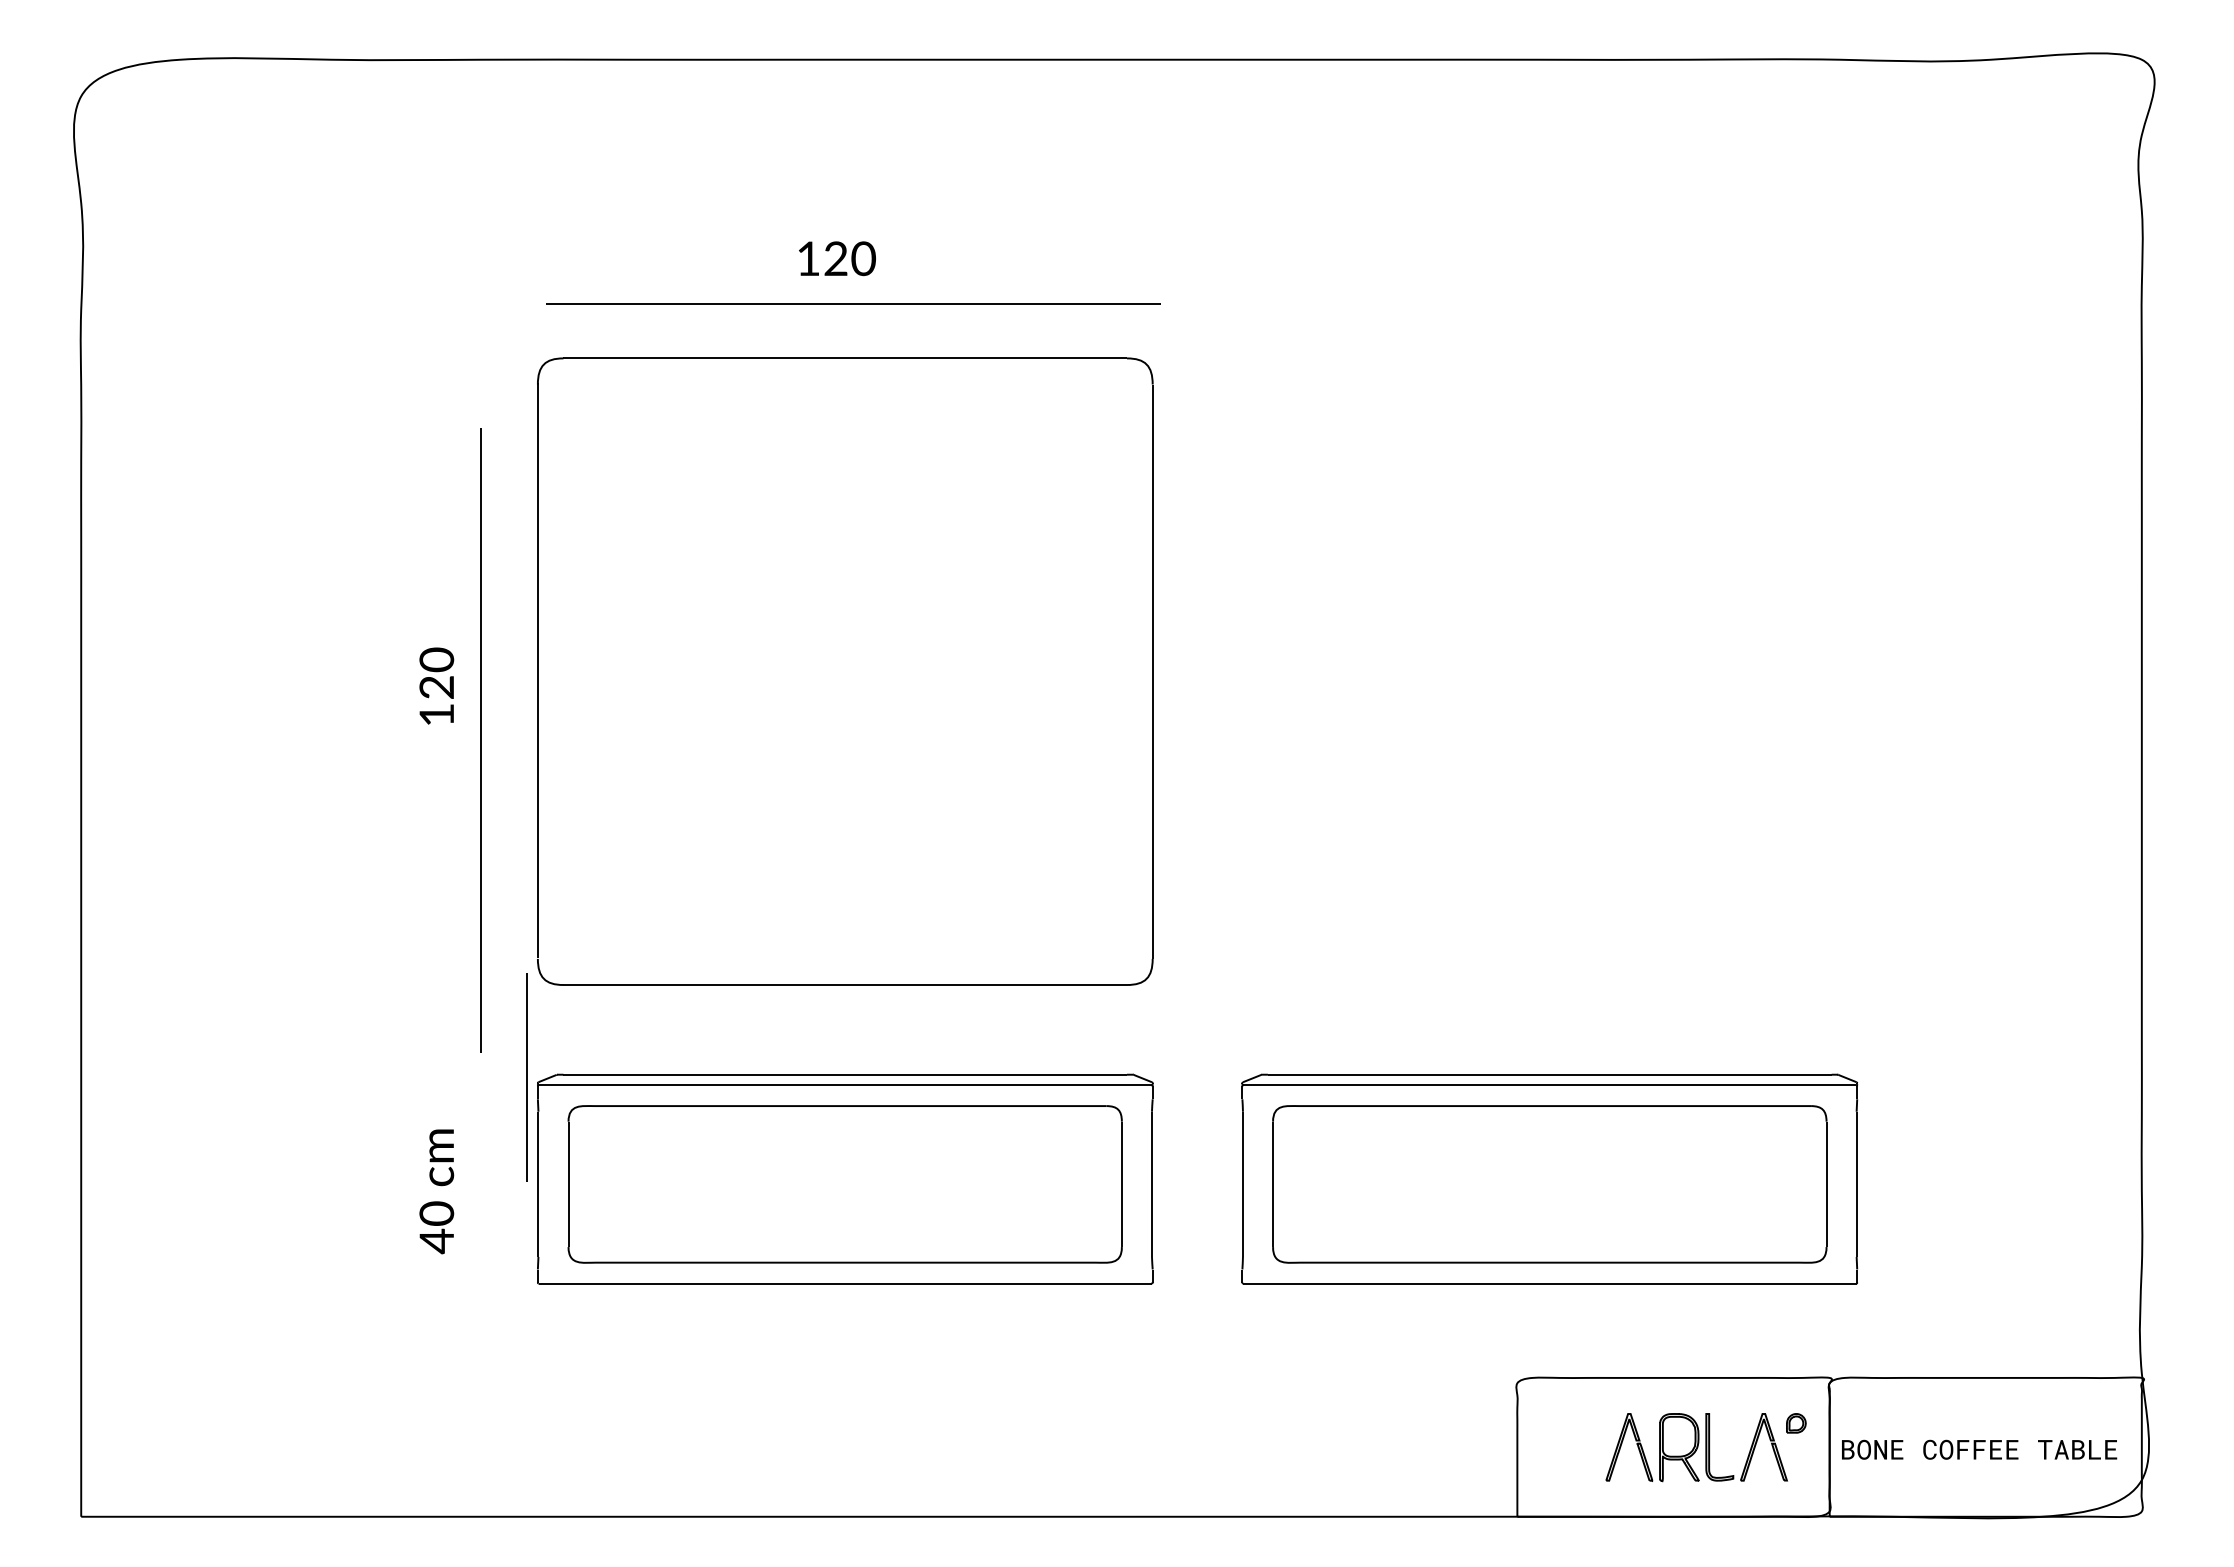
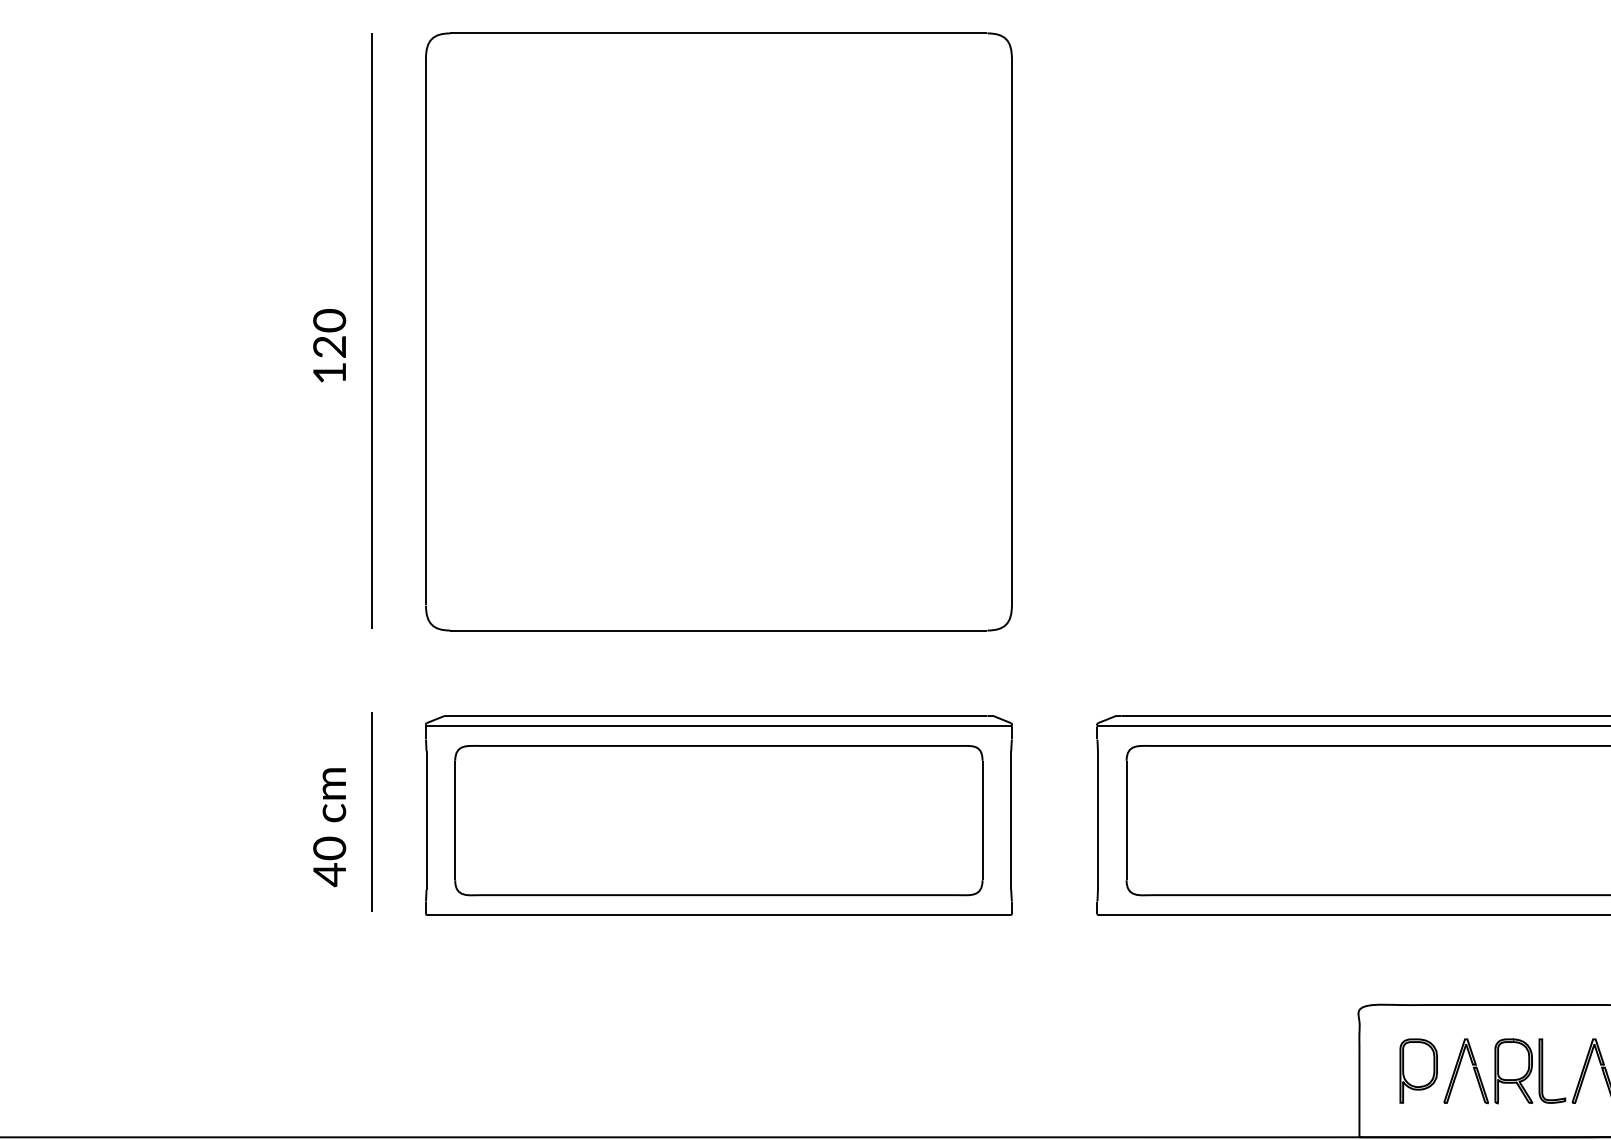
line: (480, 740) -> (371, 330), moved
line: (526, 1077) -> (371, 812), moved
part: (1579, 1447) -> (1418, 1071), added

